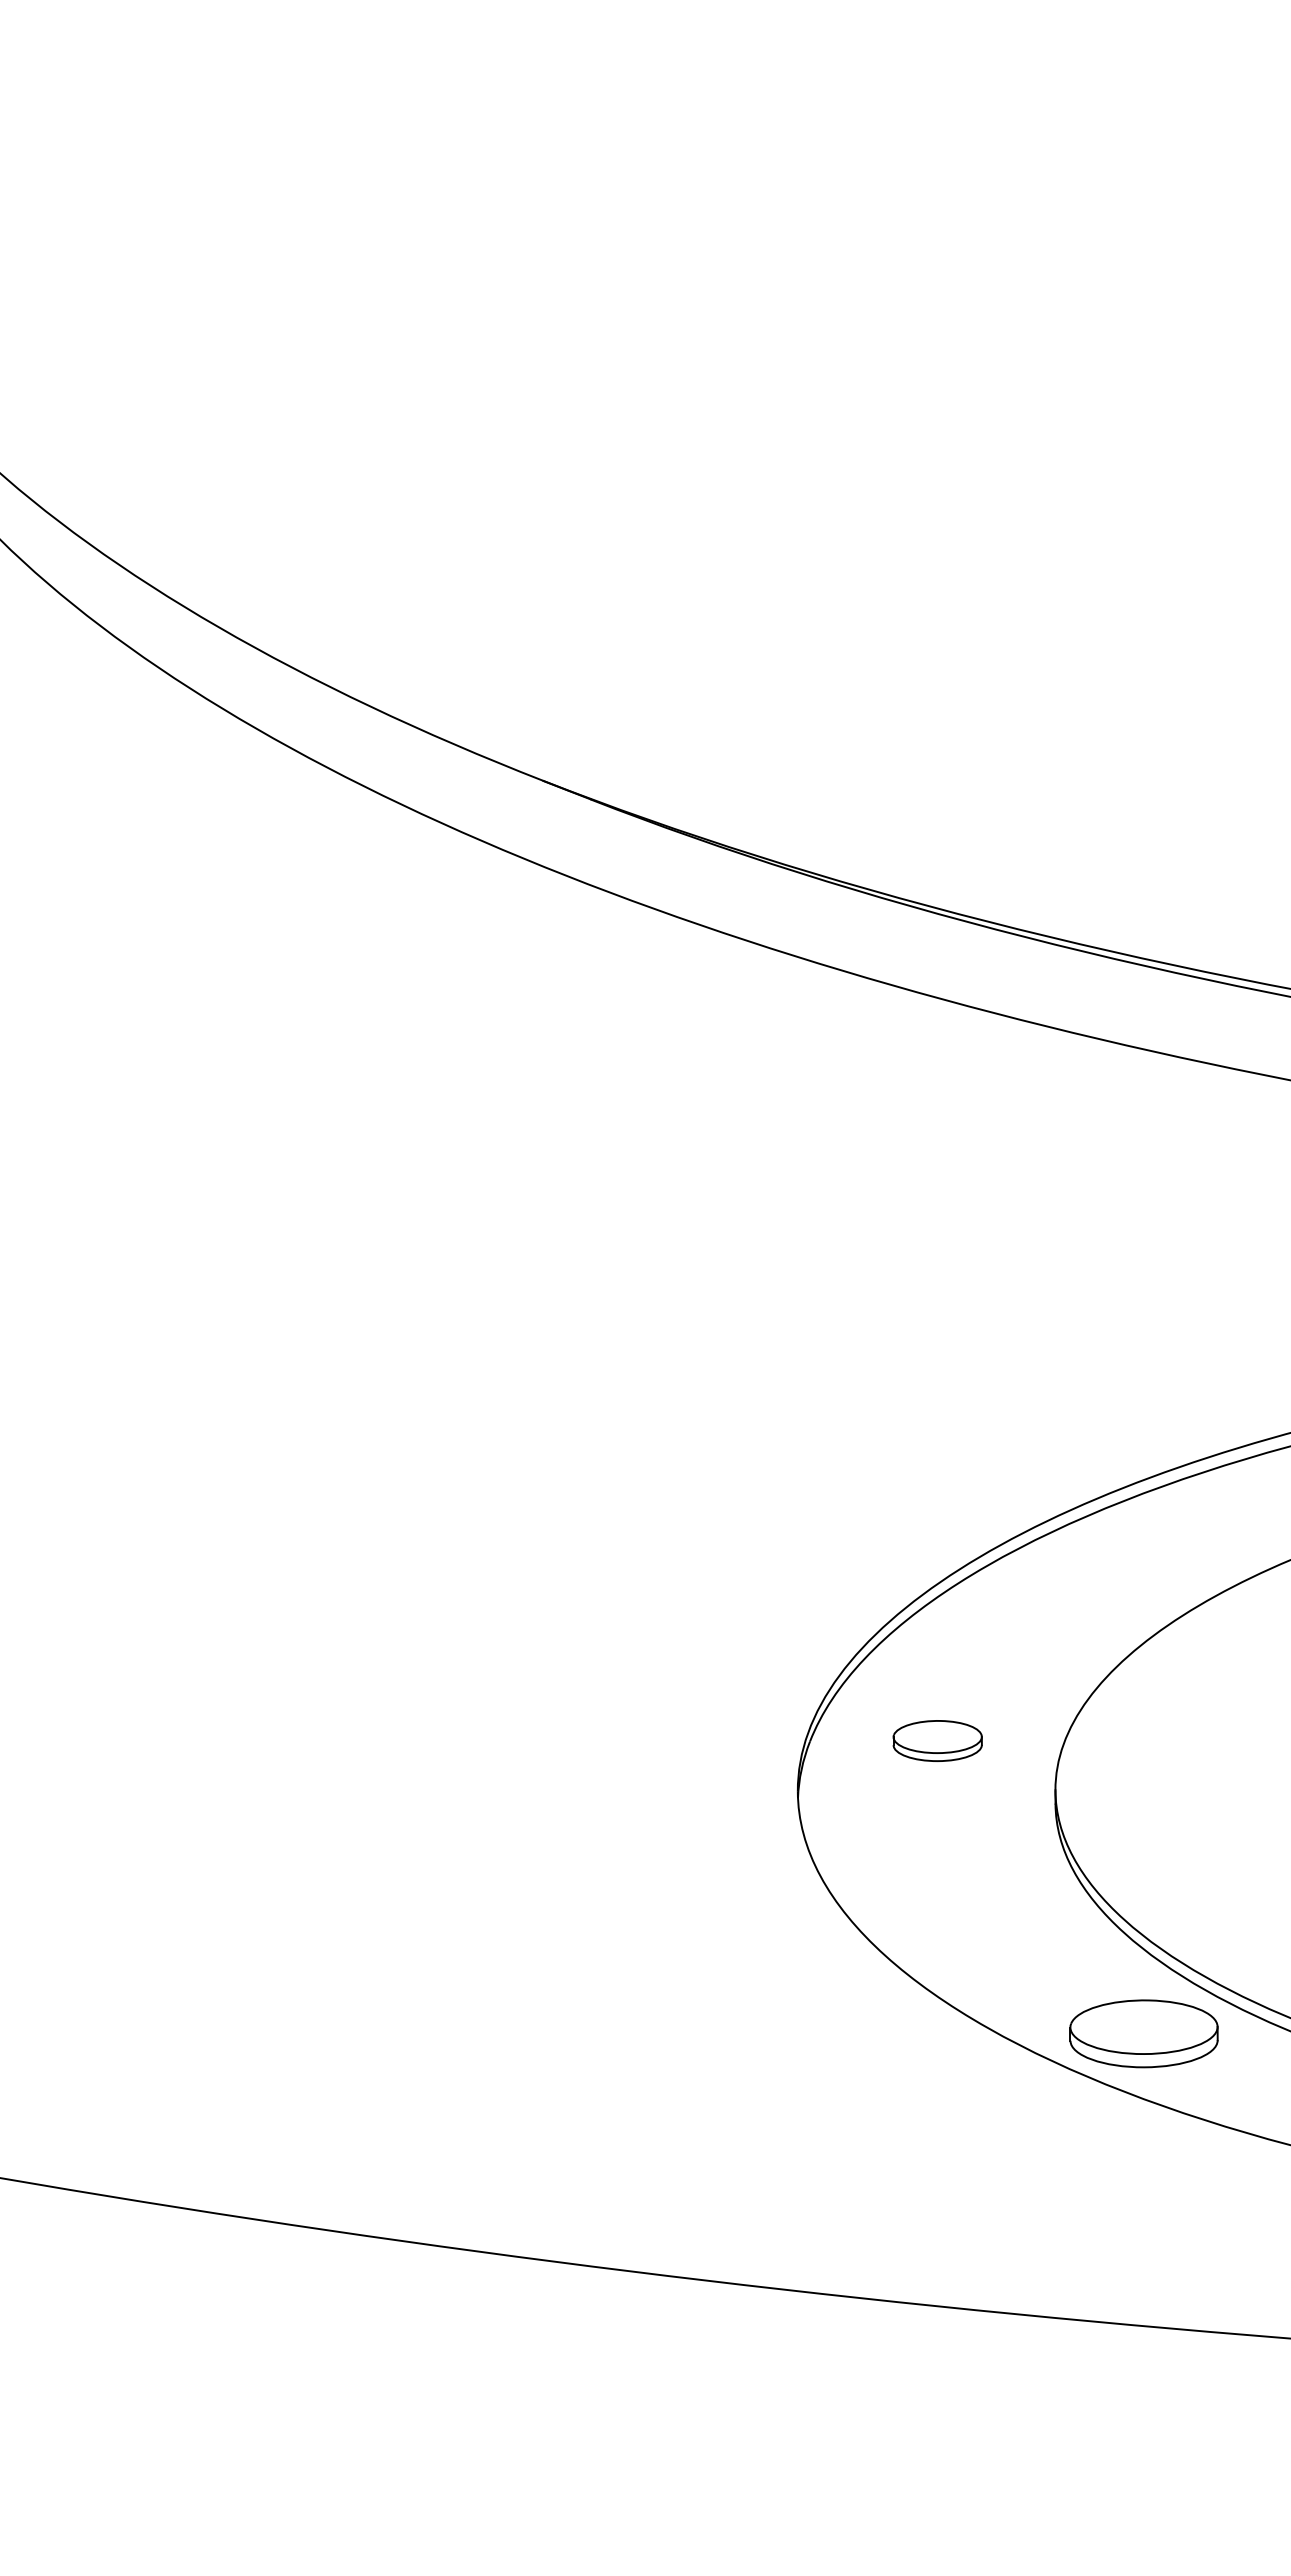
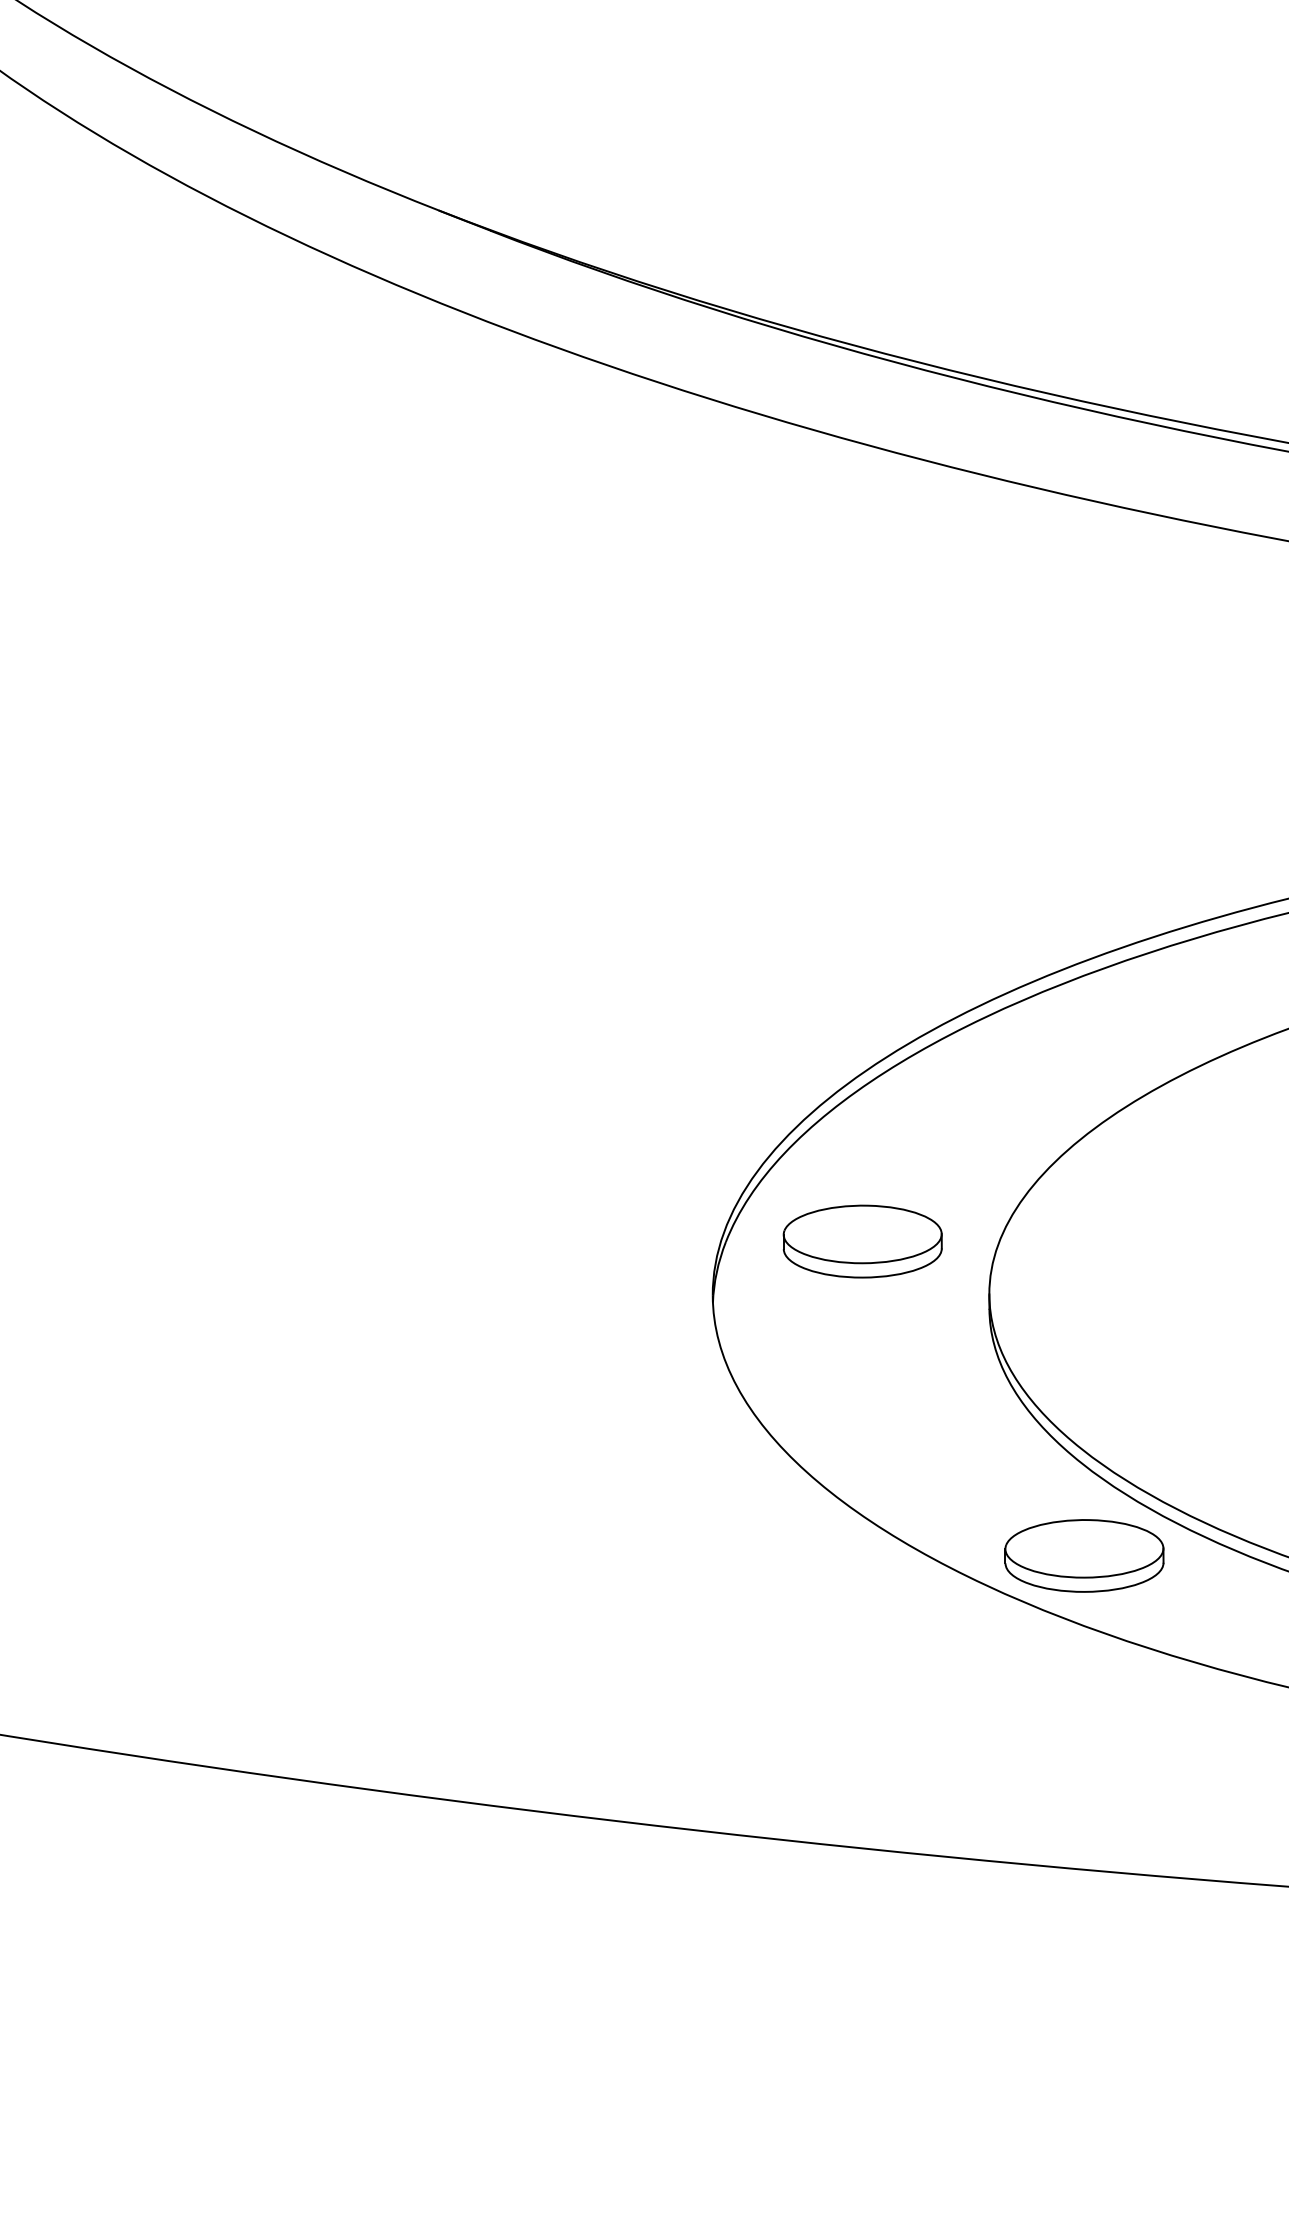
part: (937, 1740) -> (862, 1241), size x1.67

